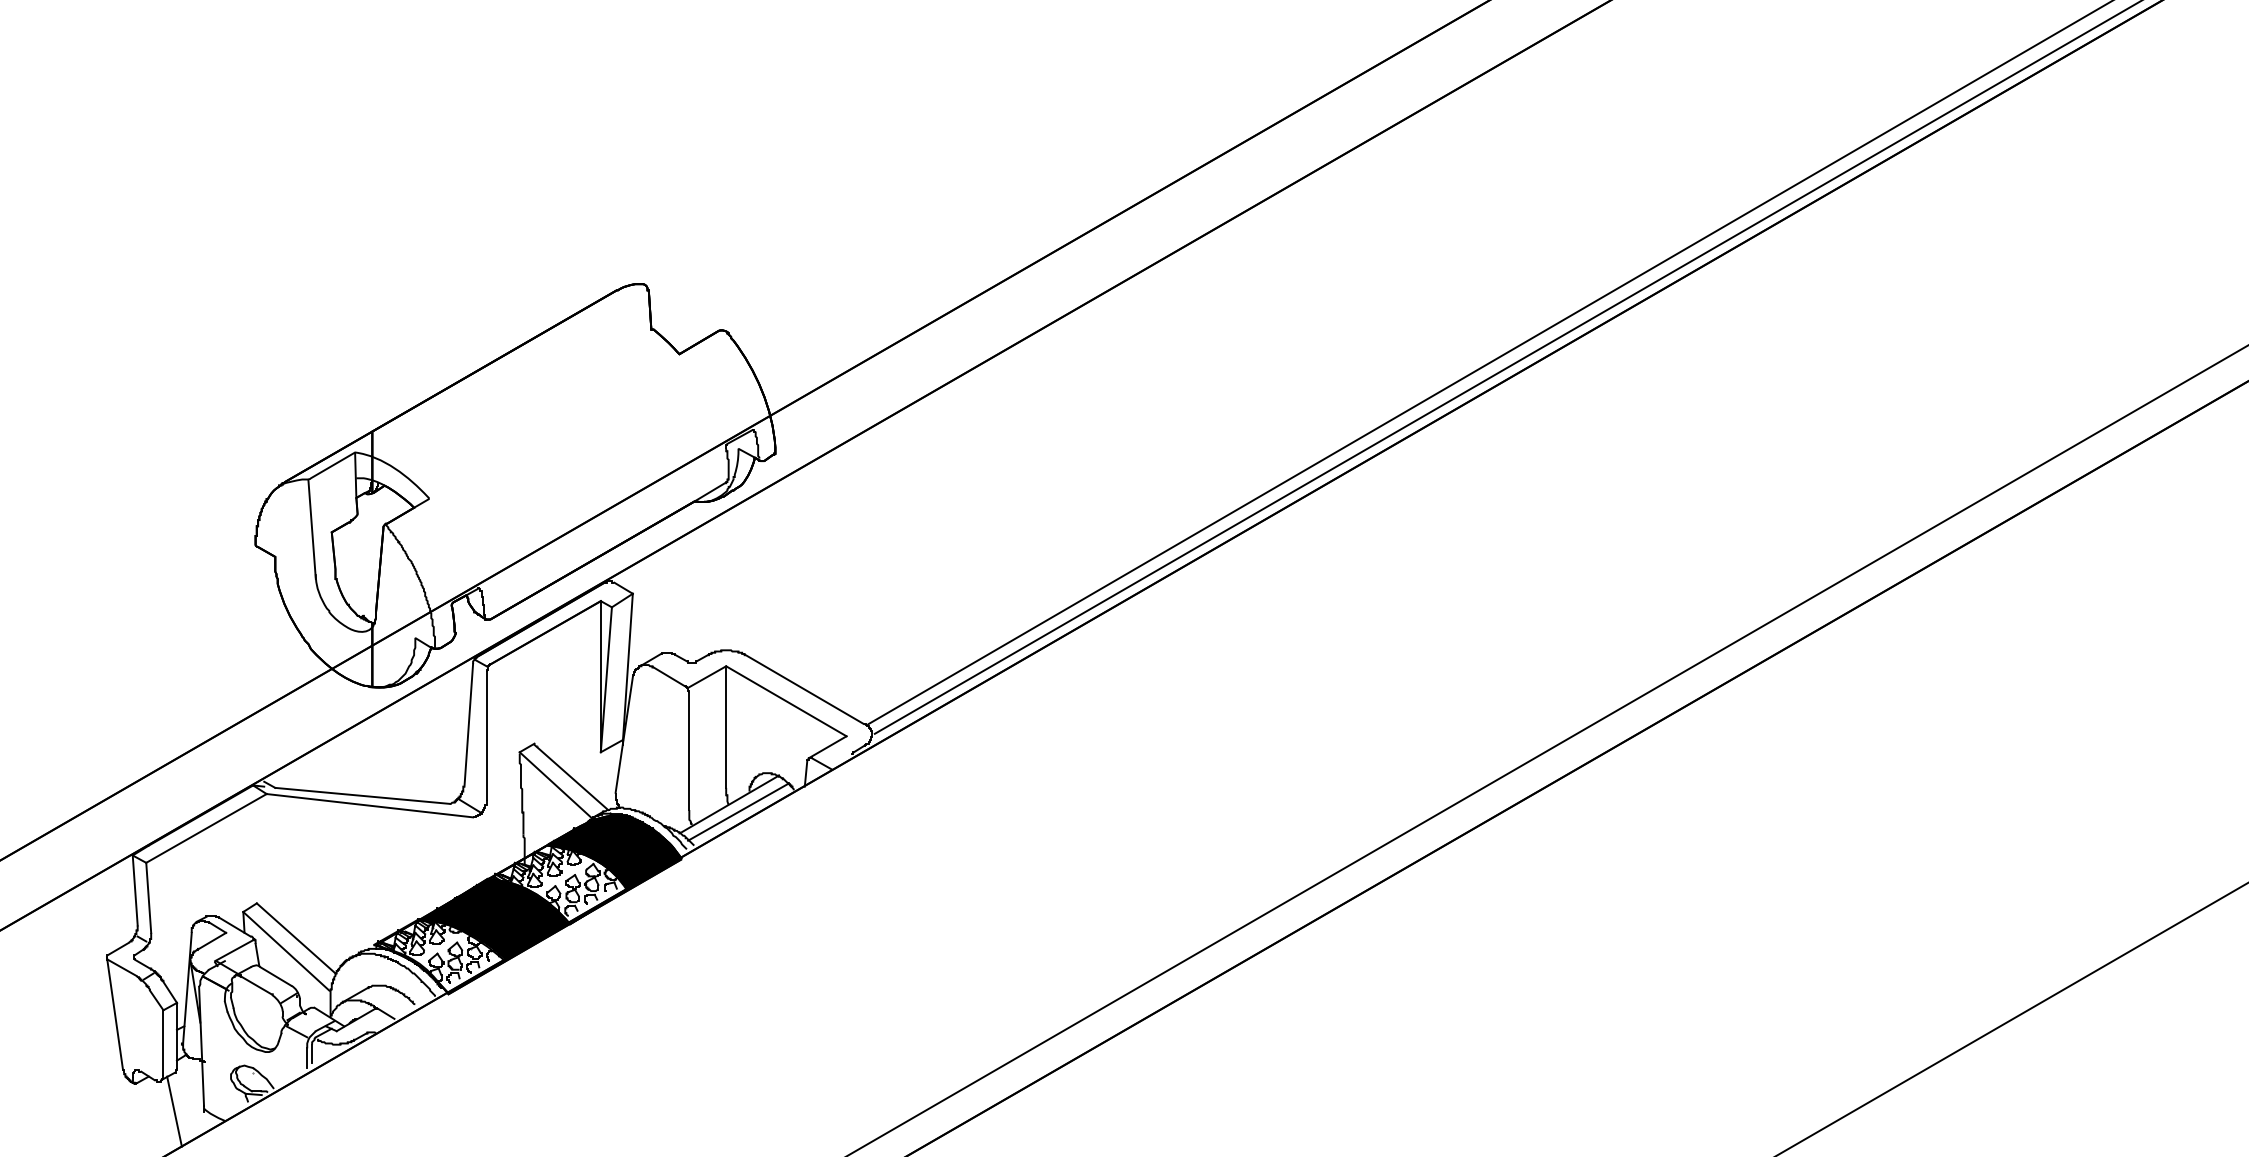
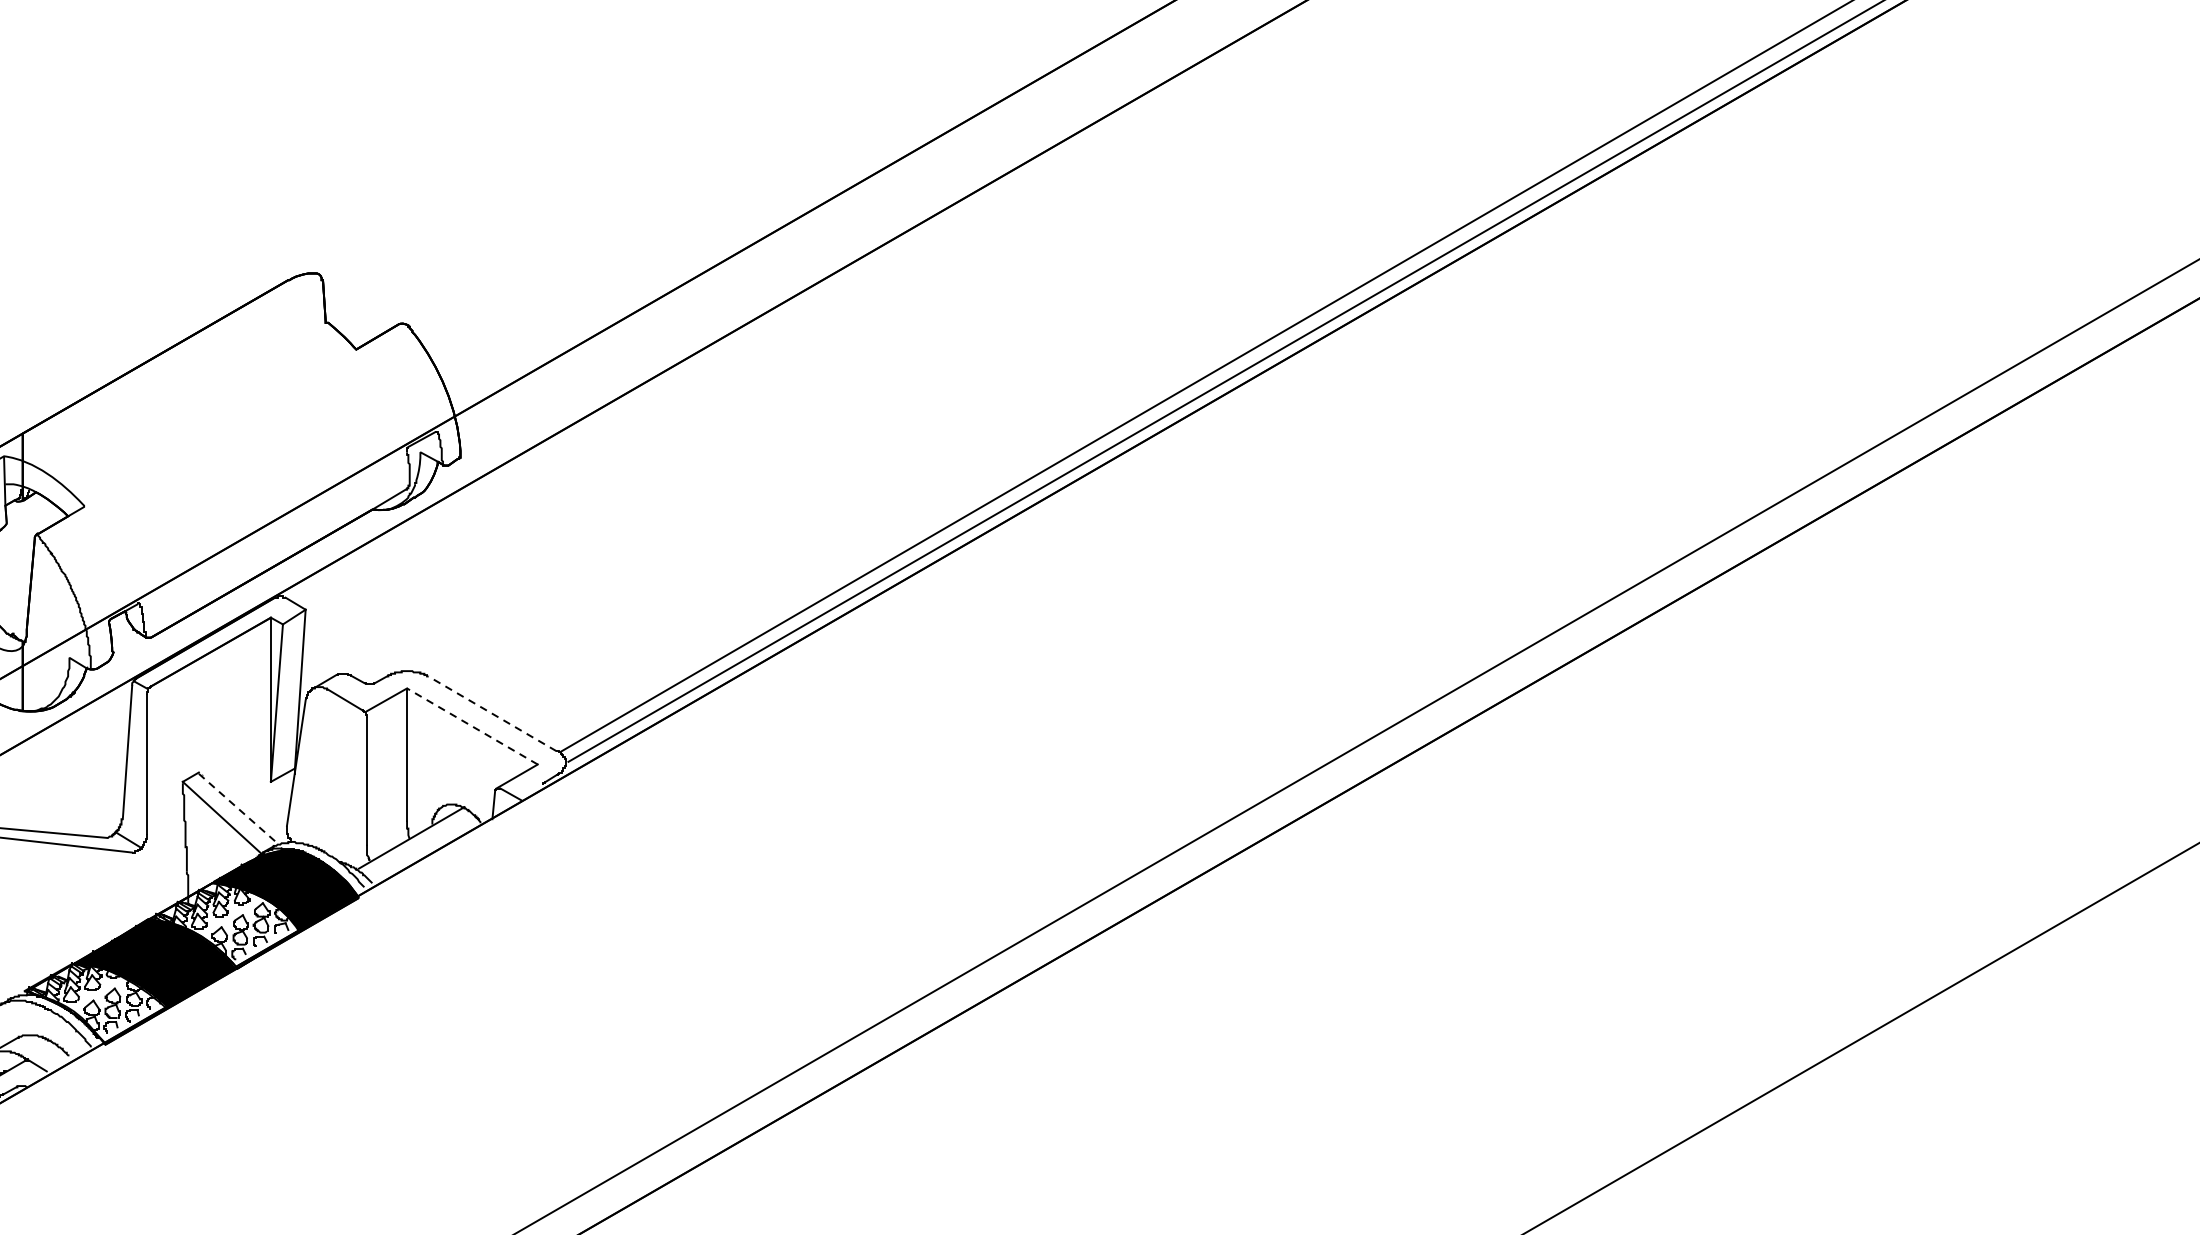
line: (804, 689) -> (492, 713), solid -> dashed
line: (786, 701) -> (472, 726), solid -> dashed
line: (571, 777) -> (239, 809), solid -> dashed
line: (737, 812) -> (419, 847), removed

